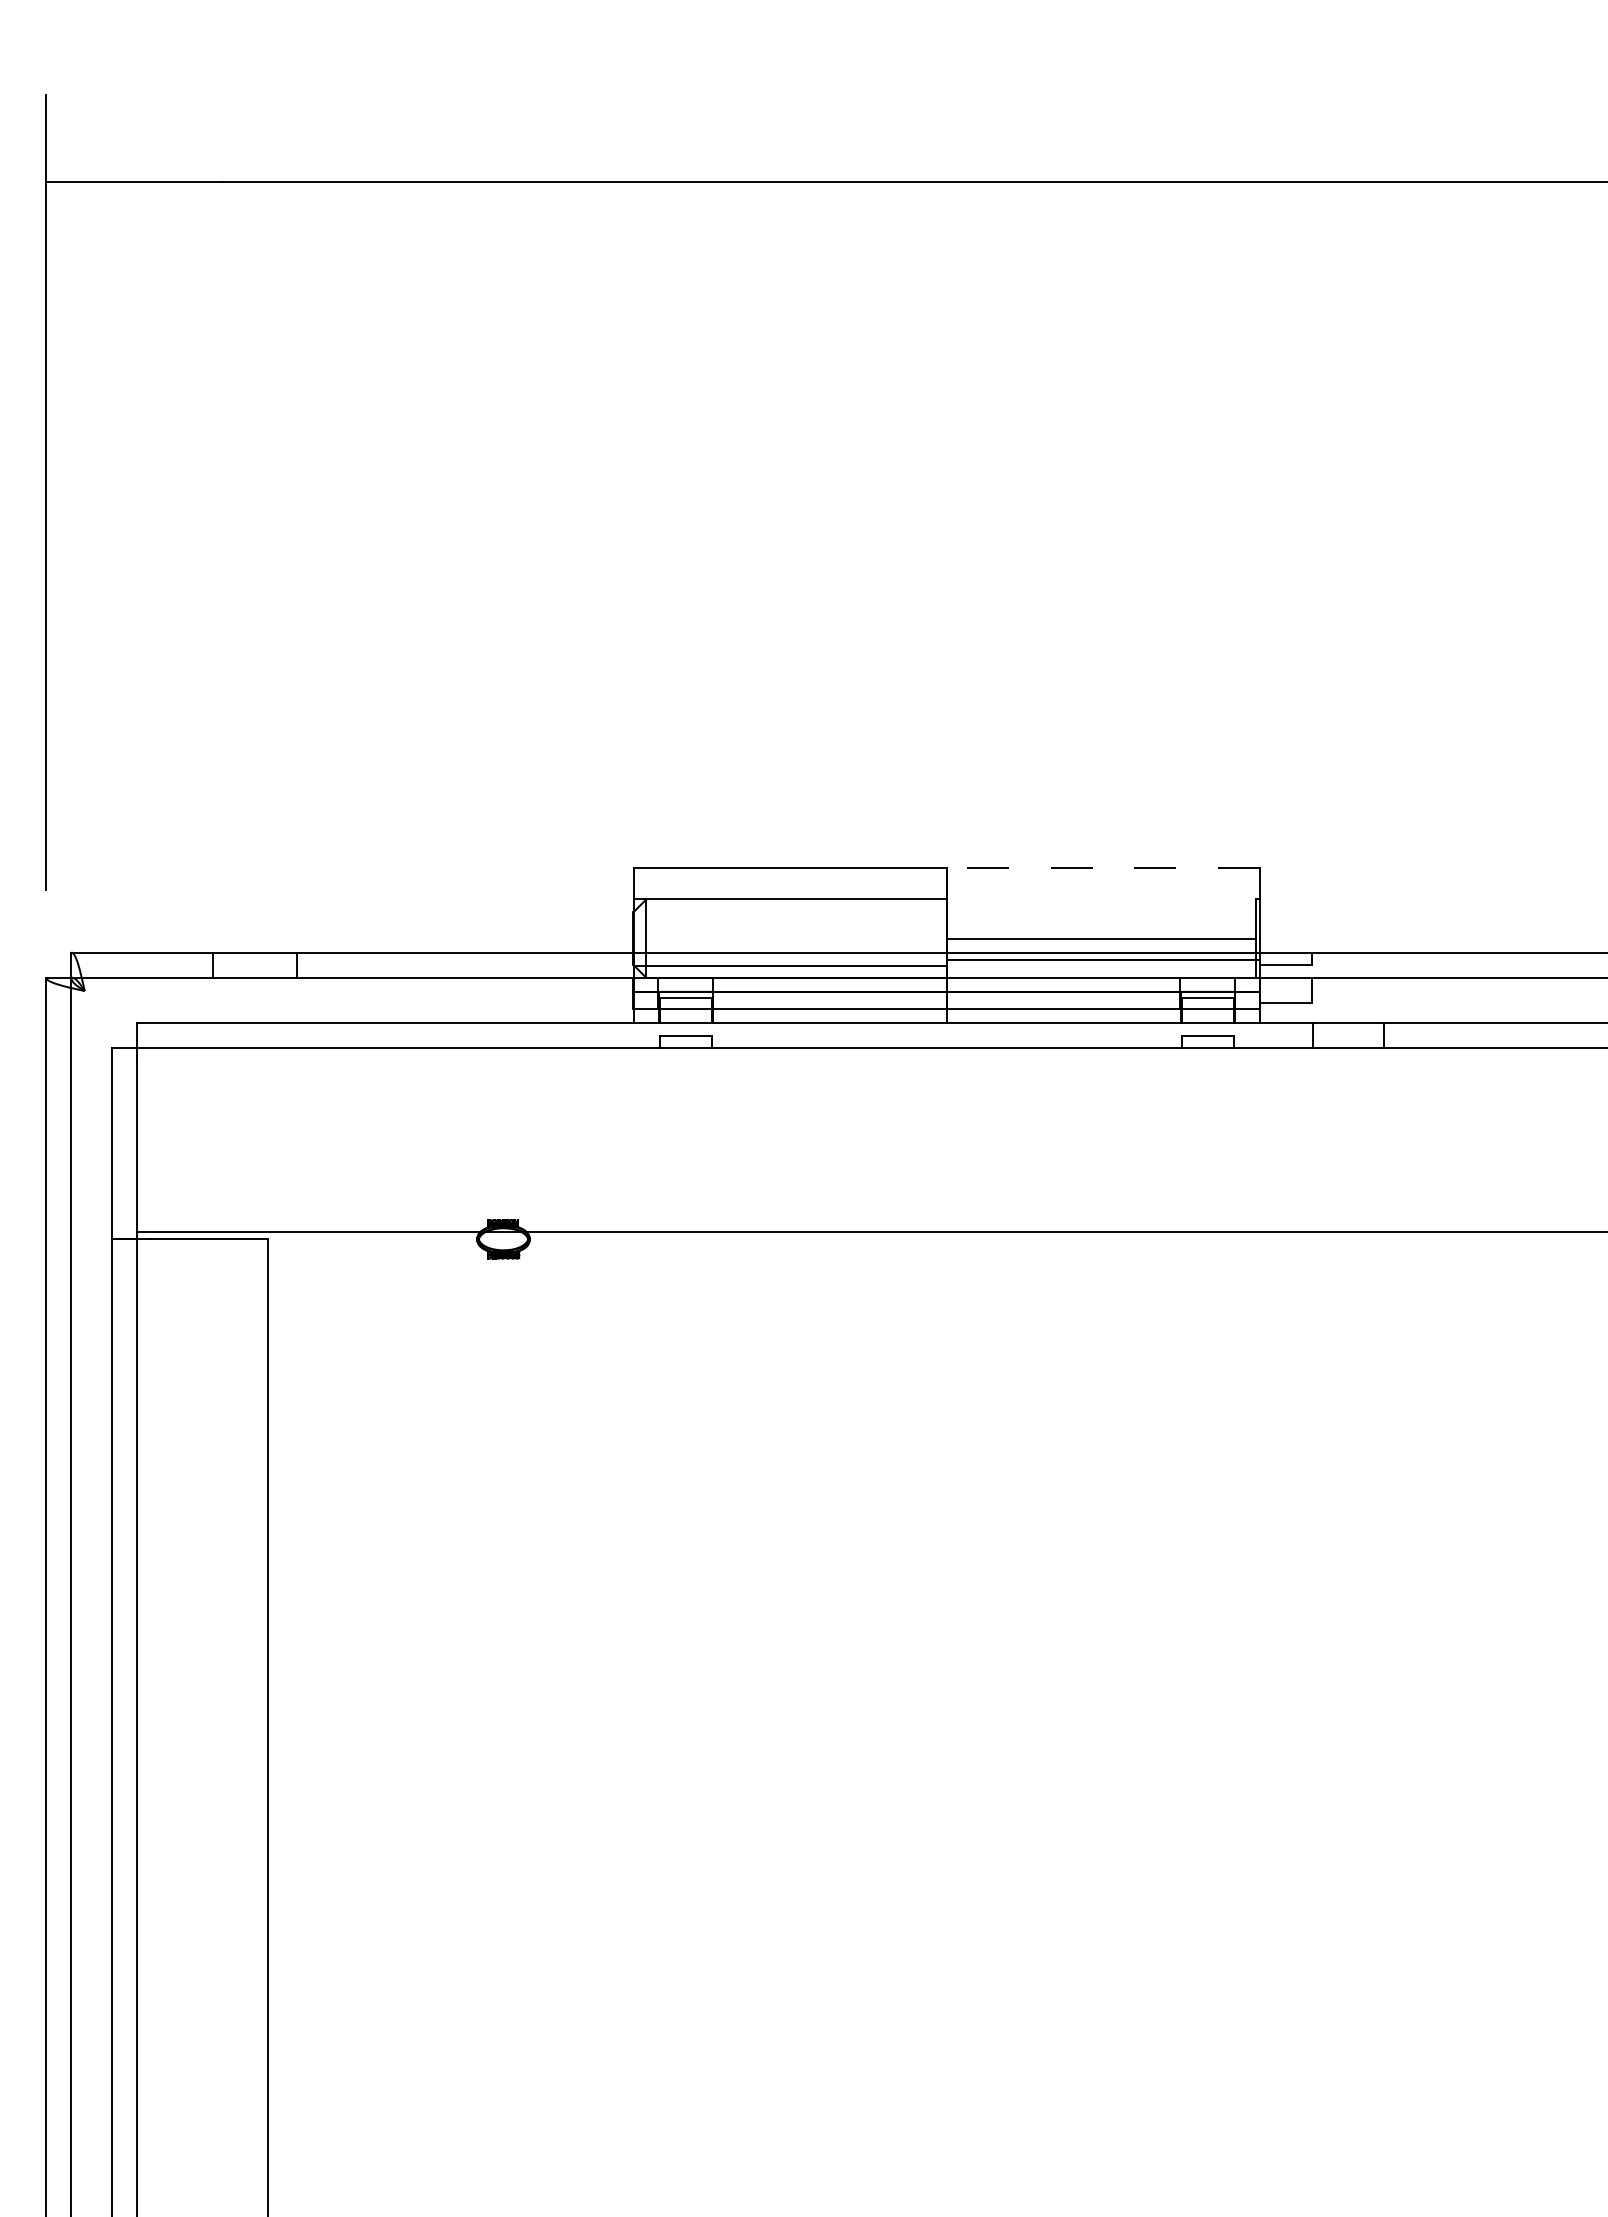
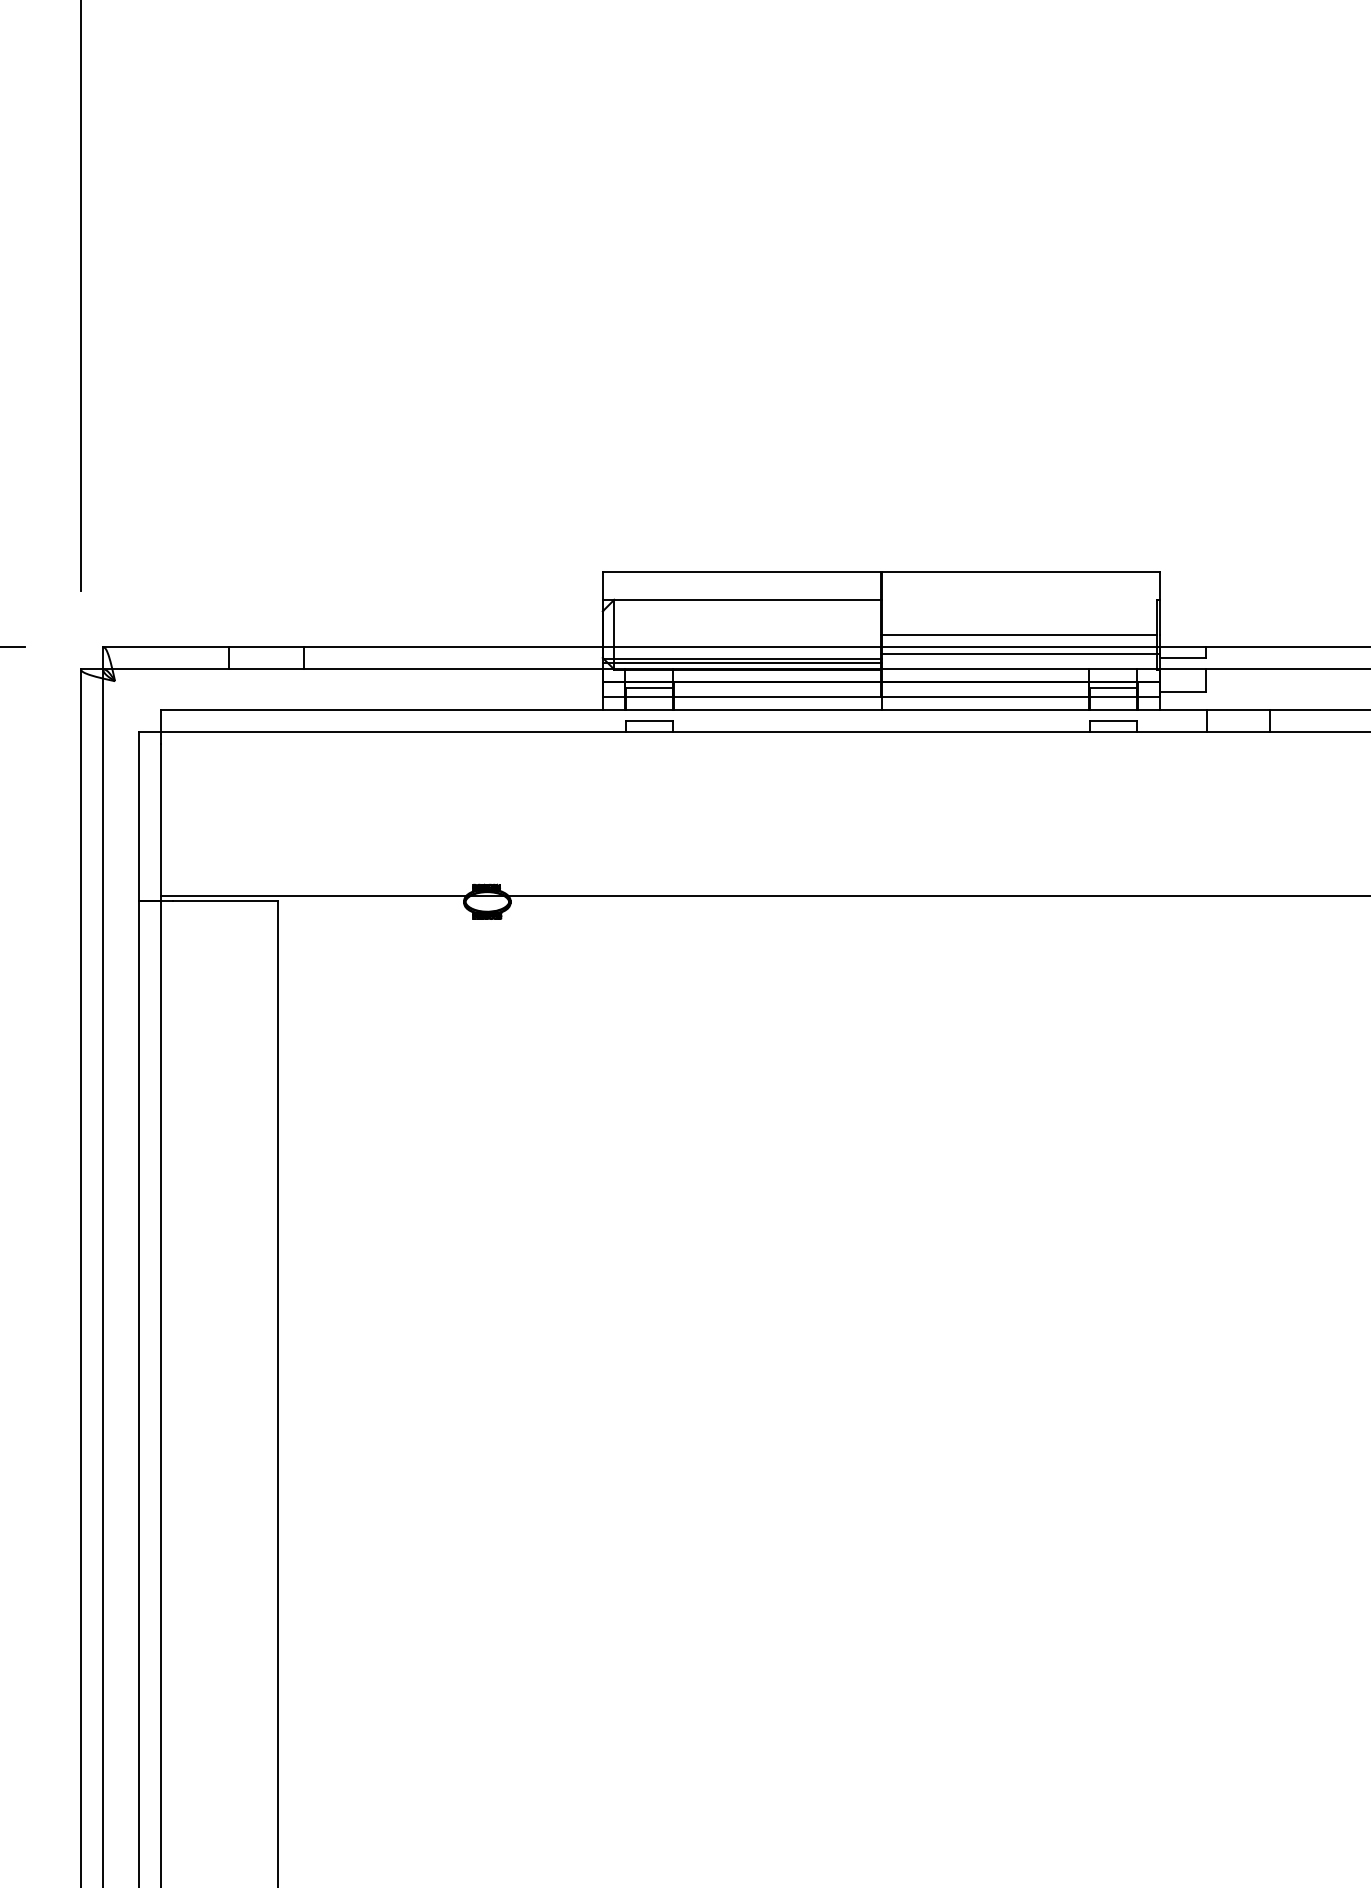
line: (1102, 868) -> (1019, 572), dashed -> solid
line: (789, 970) -> (741, 662), added

